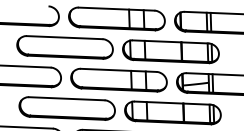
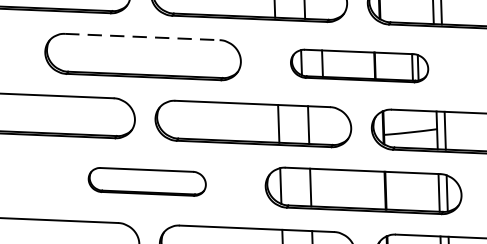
line: (64, 37) -> (141, 36), solid -> dashed
part: (170, 51) -> (358, 65), size x0.7
part: (66, 108) -> (146, 181), size x0.6

